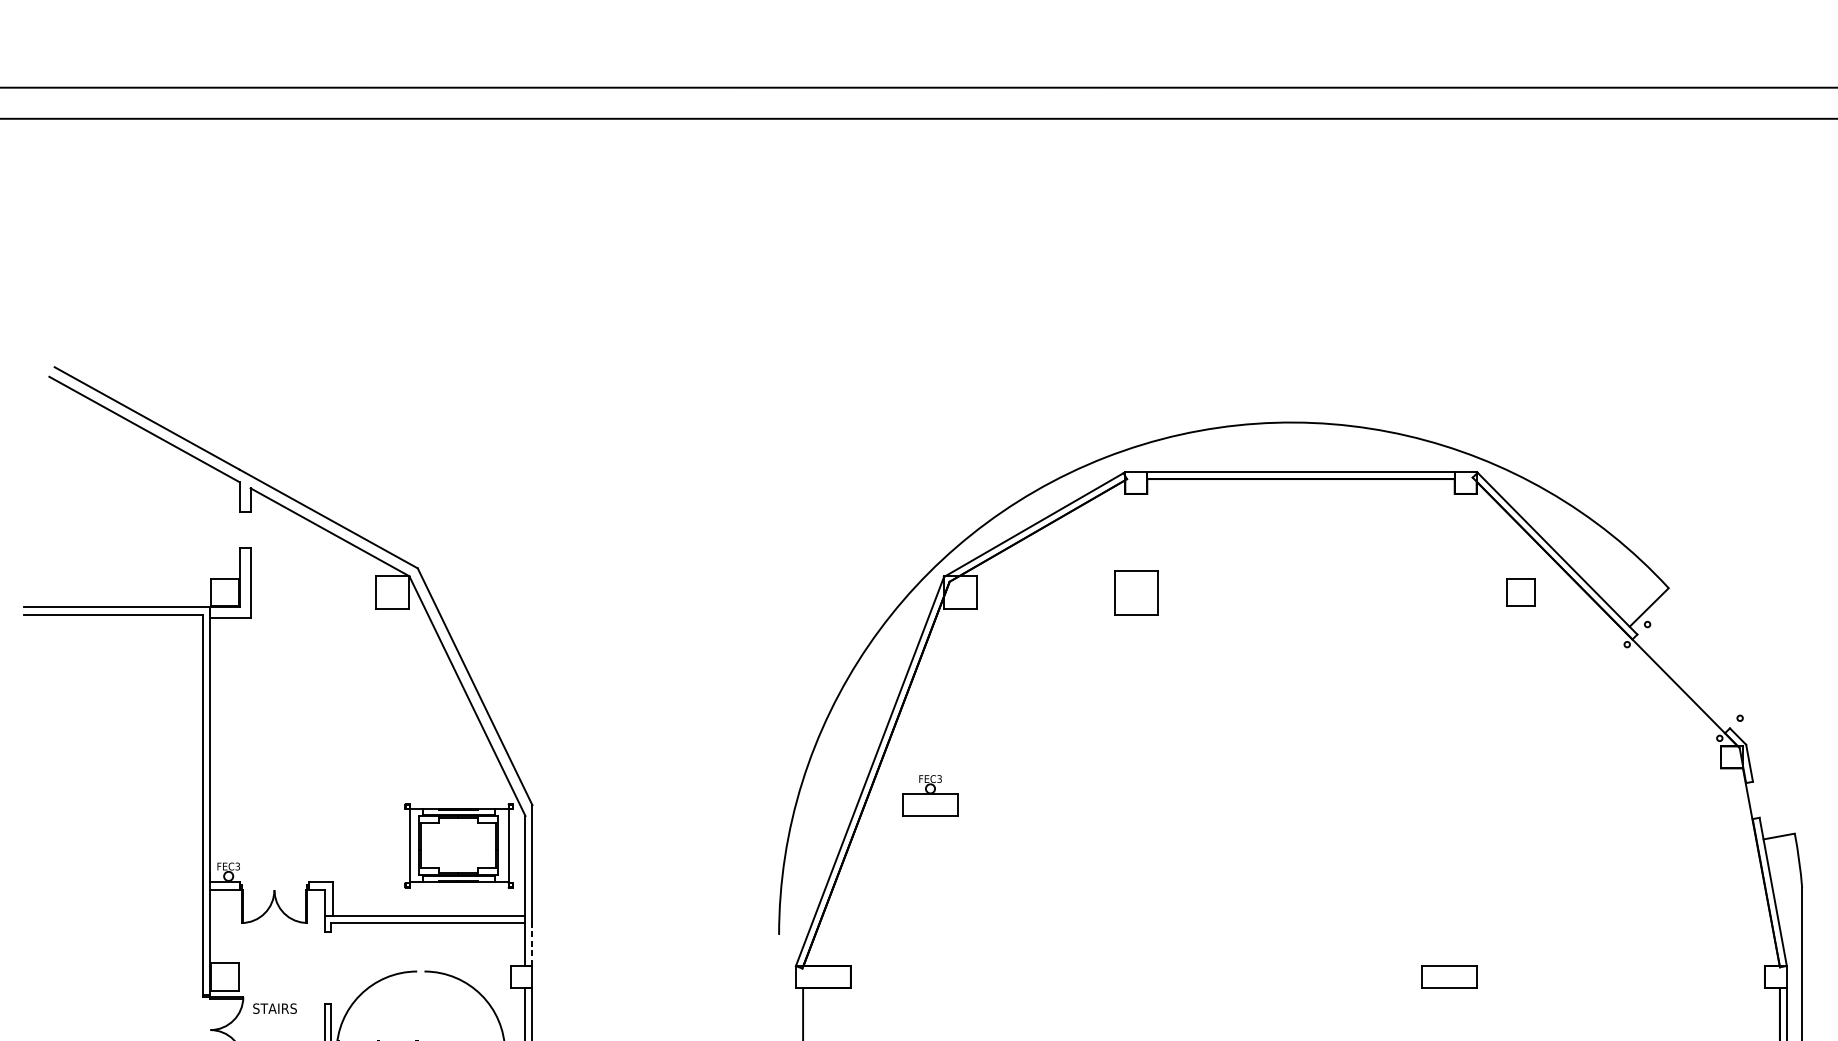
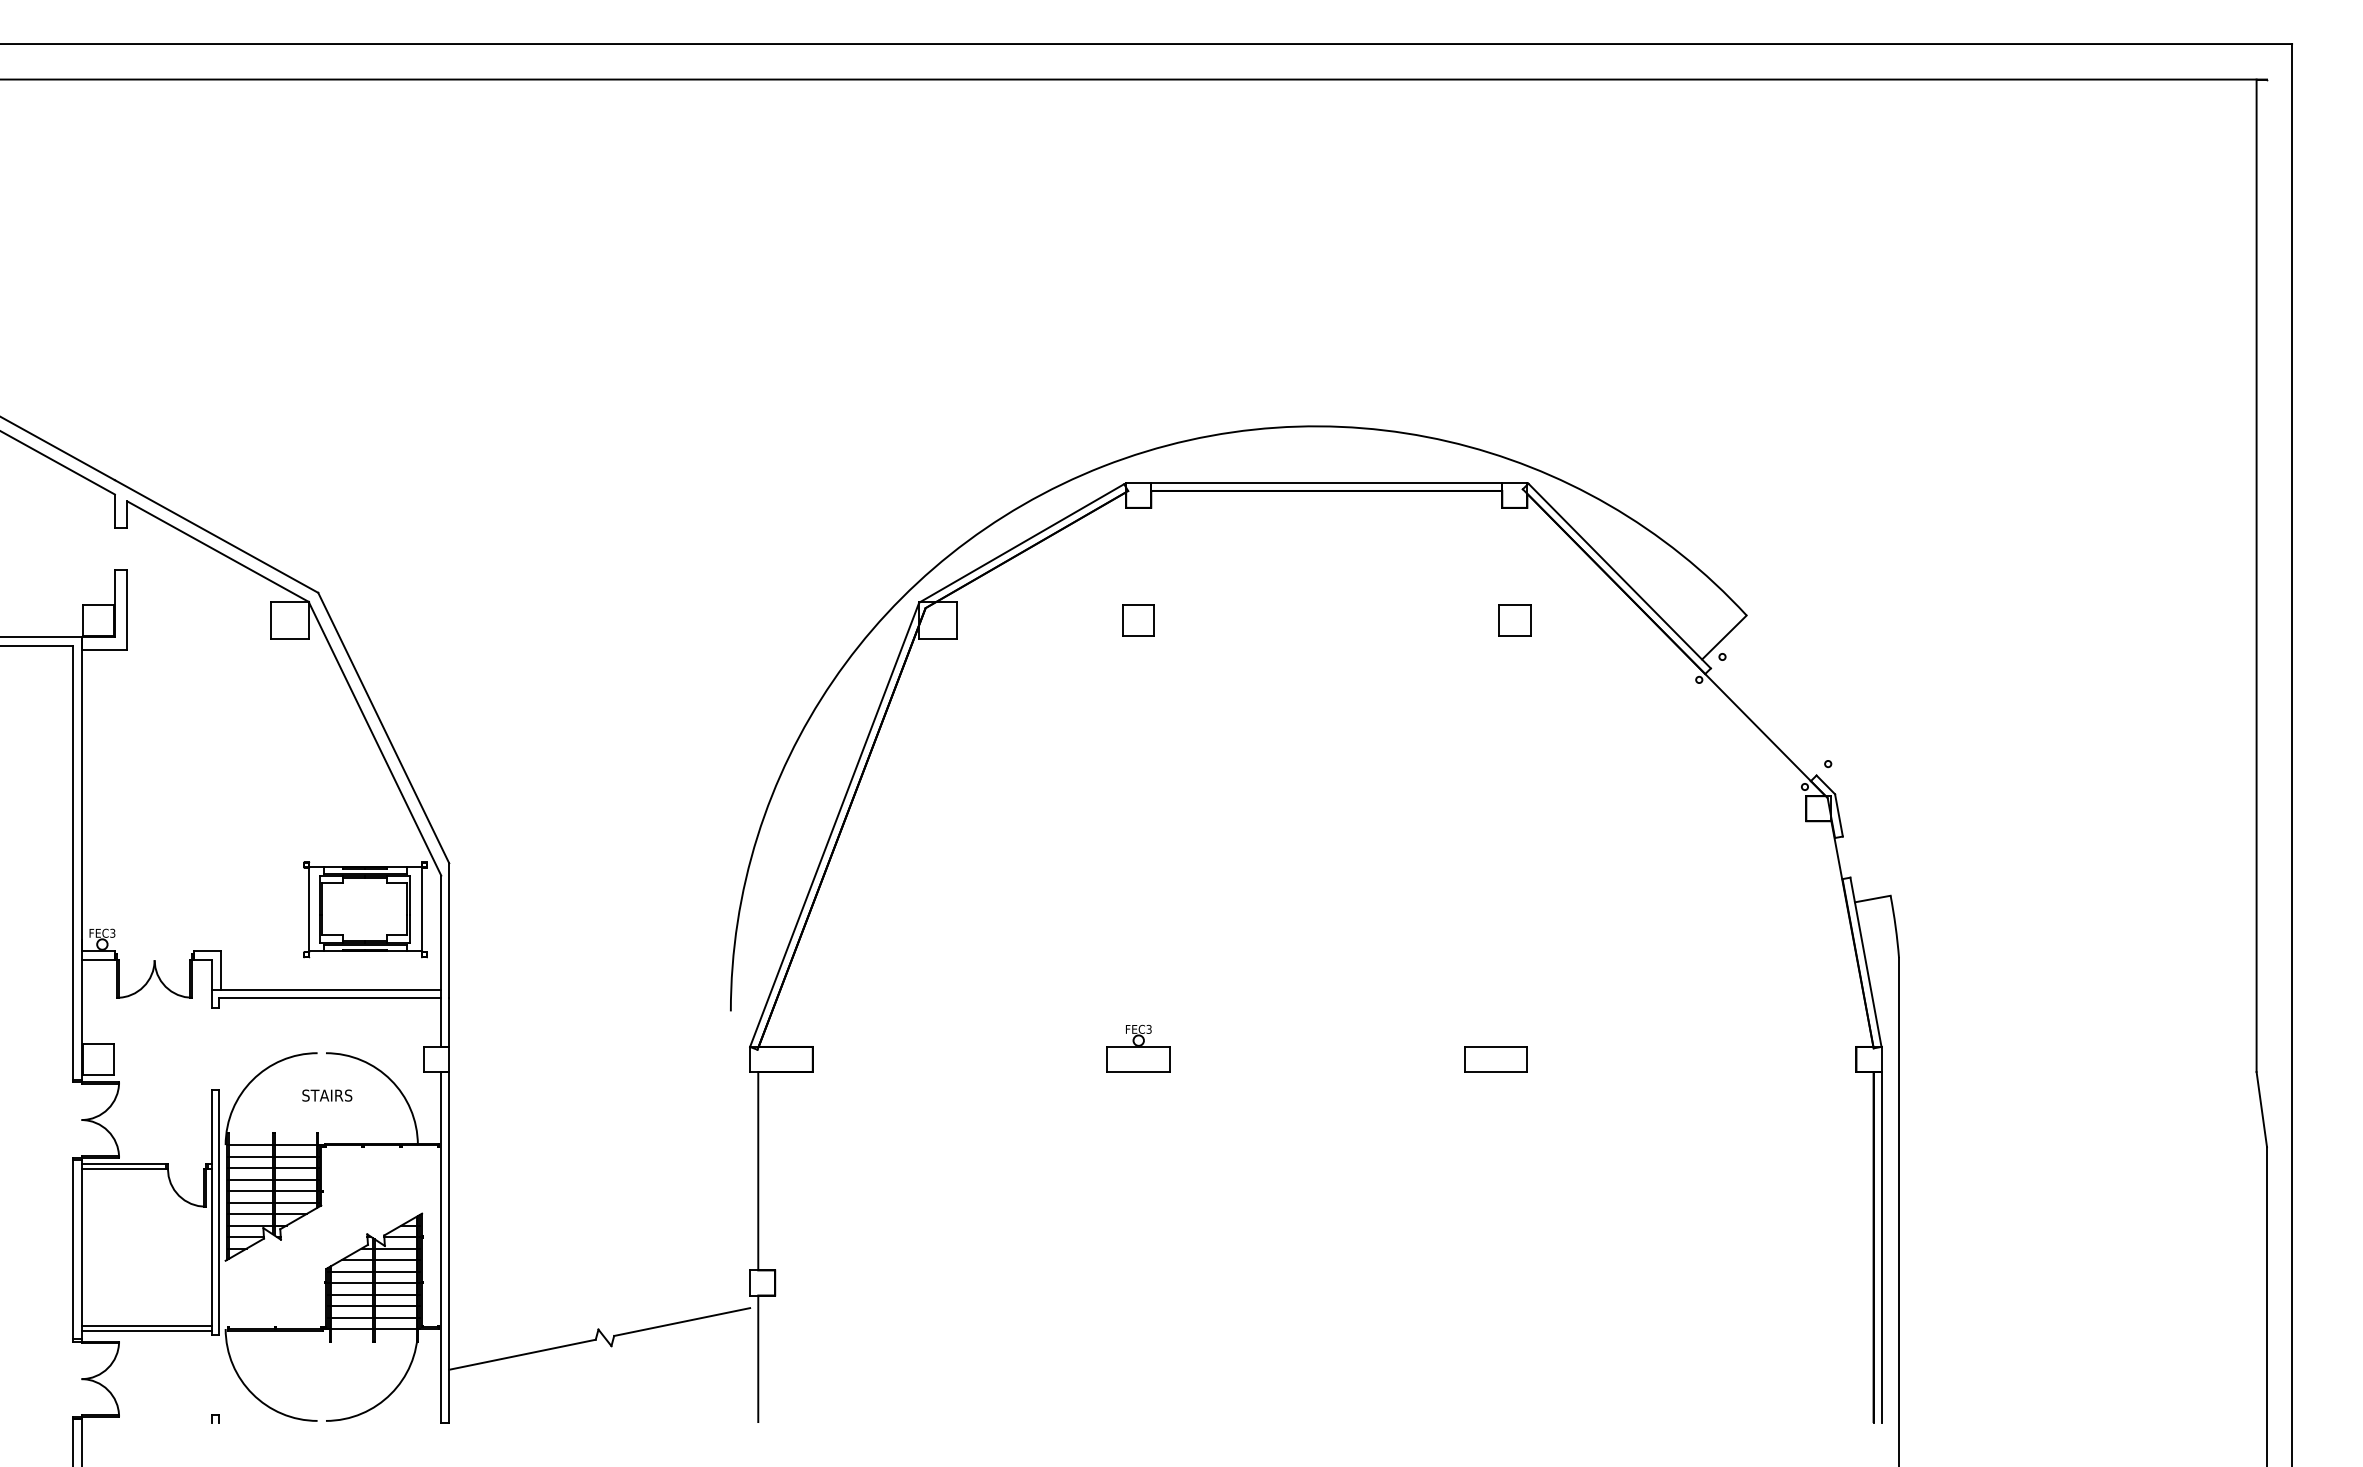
part: (1136, 592) -> (1138, 620), size x0.62
part: (1520, 592) -> (1514, 620), moved
part: (930, 795) -> (1138, 1048), moved
line: (532, 944) -> (449, 1022), dashed -> solid
text: (275, 1008) -> (327, 1095), moved

